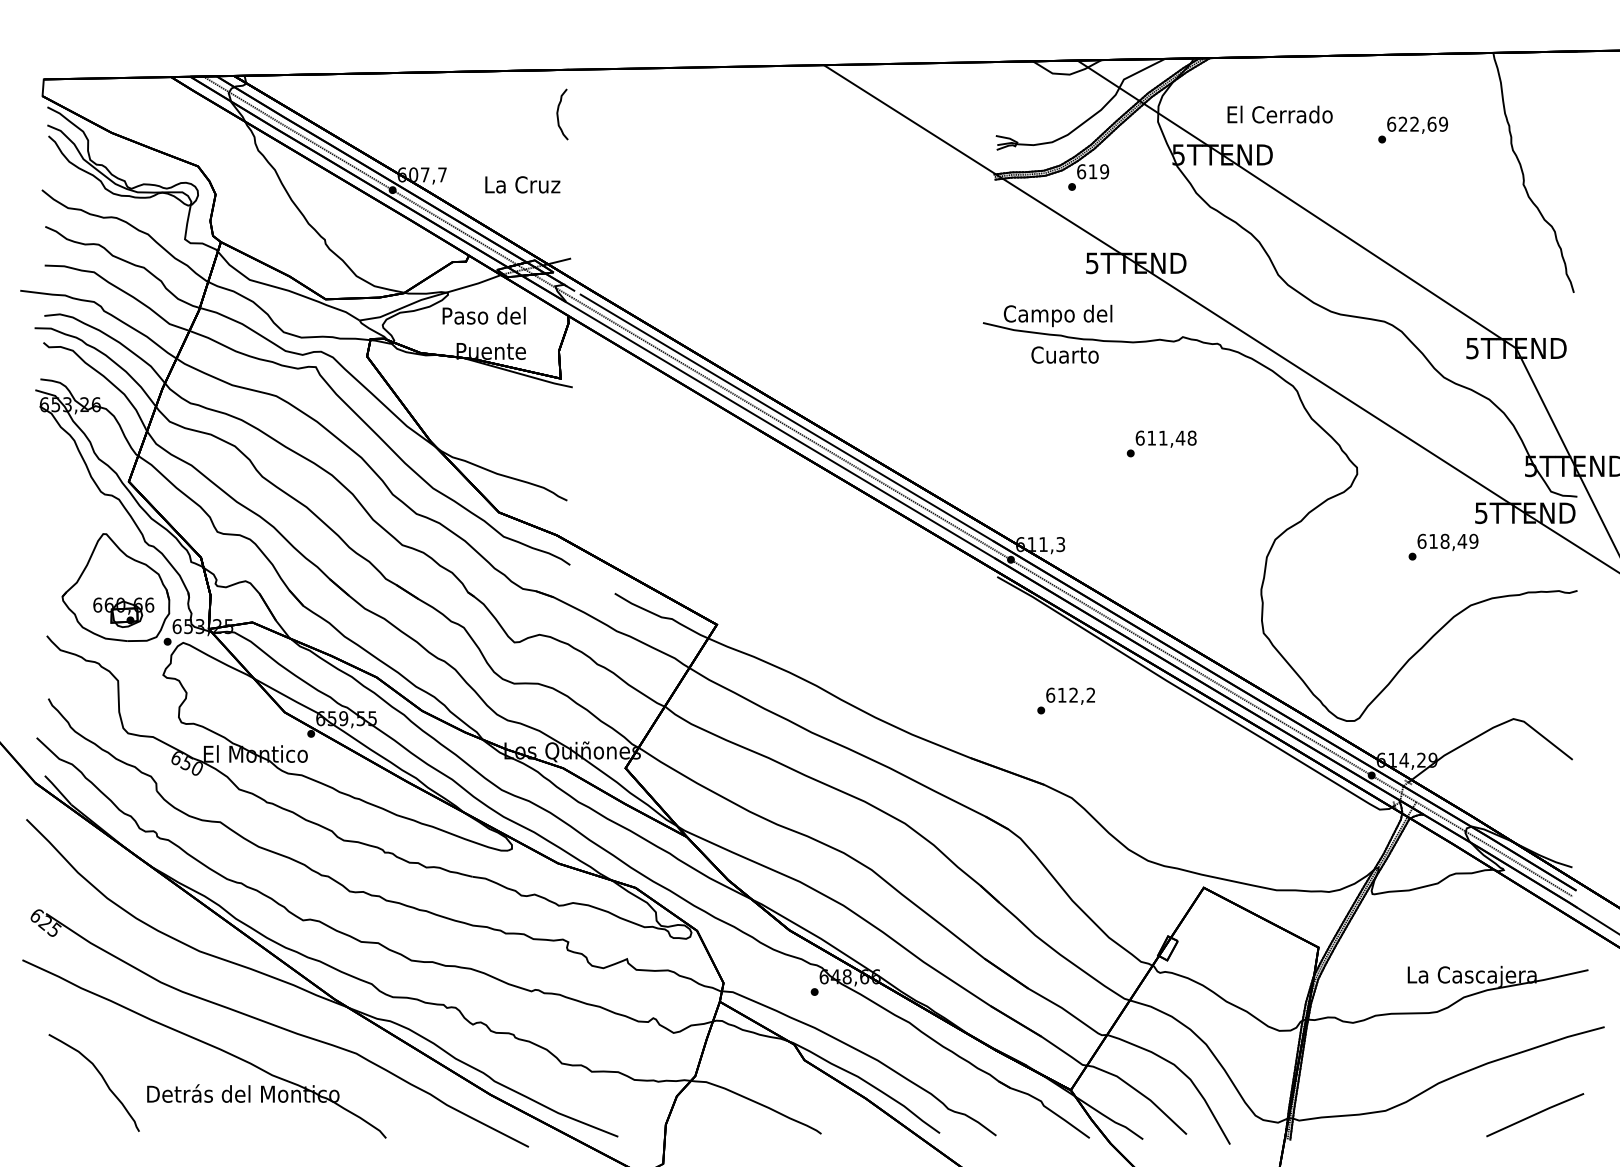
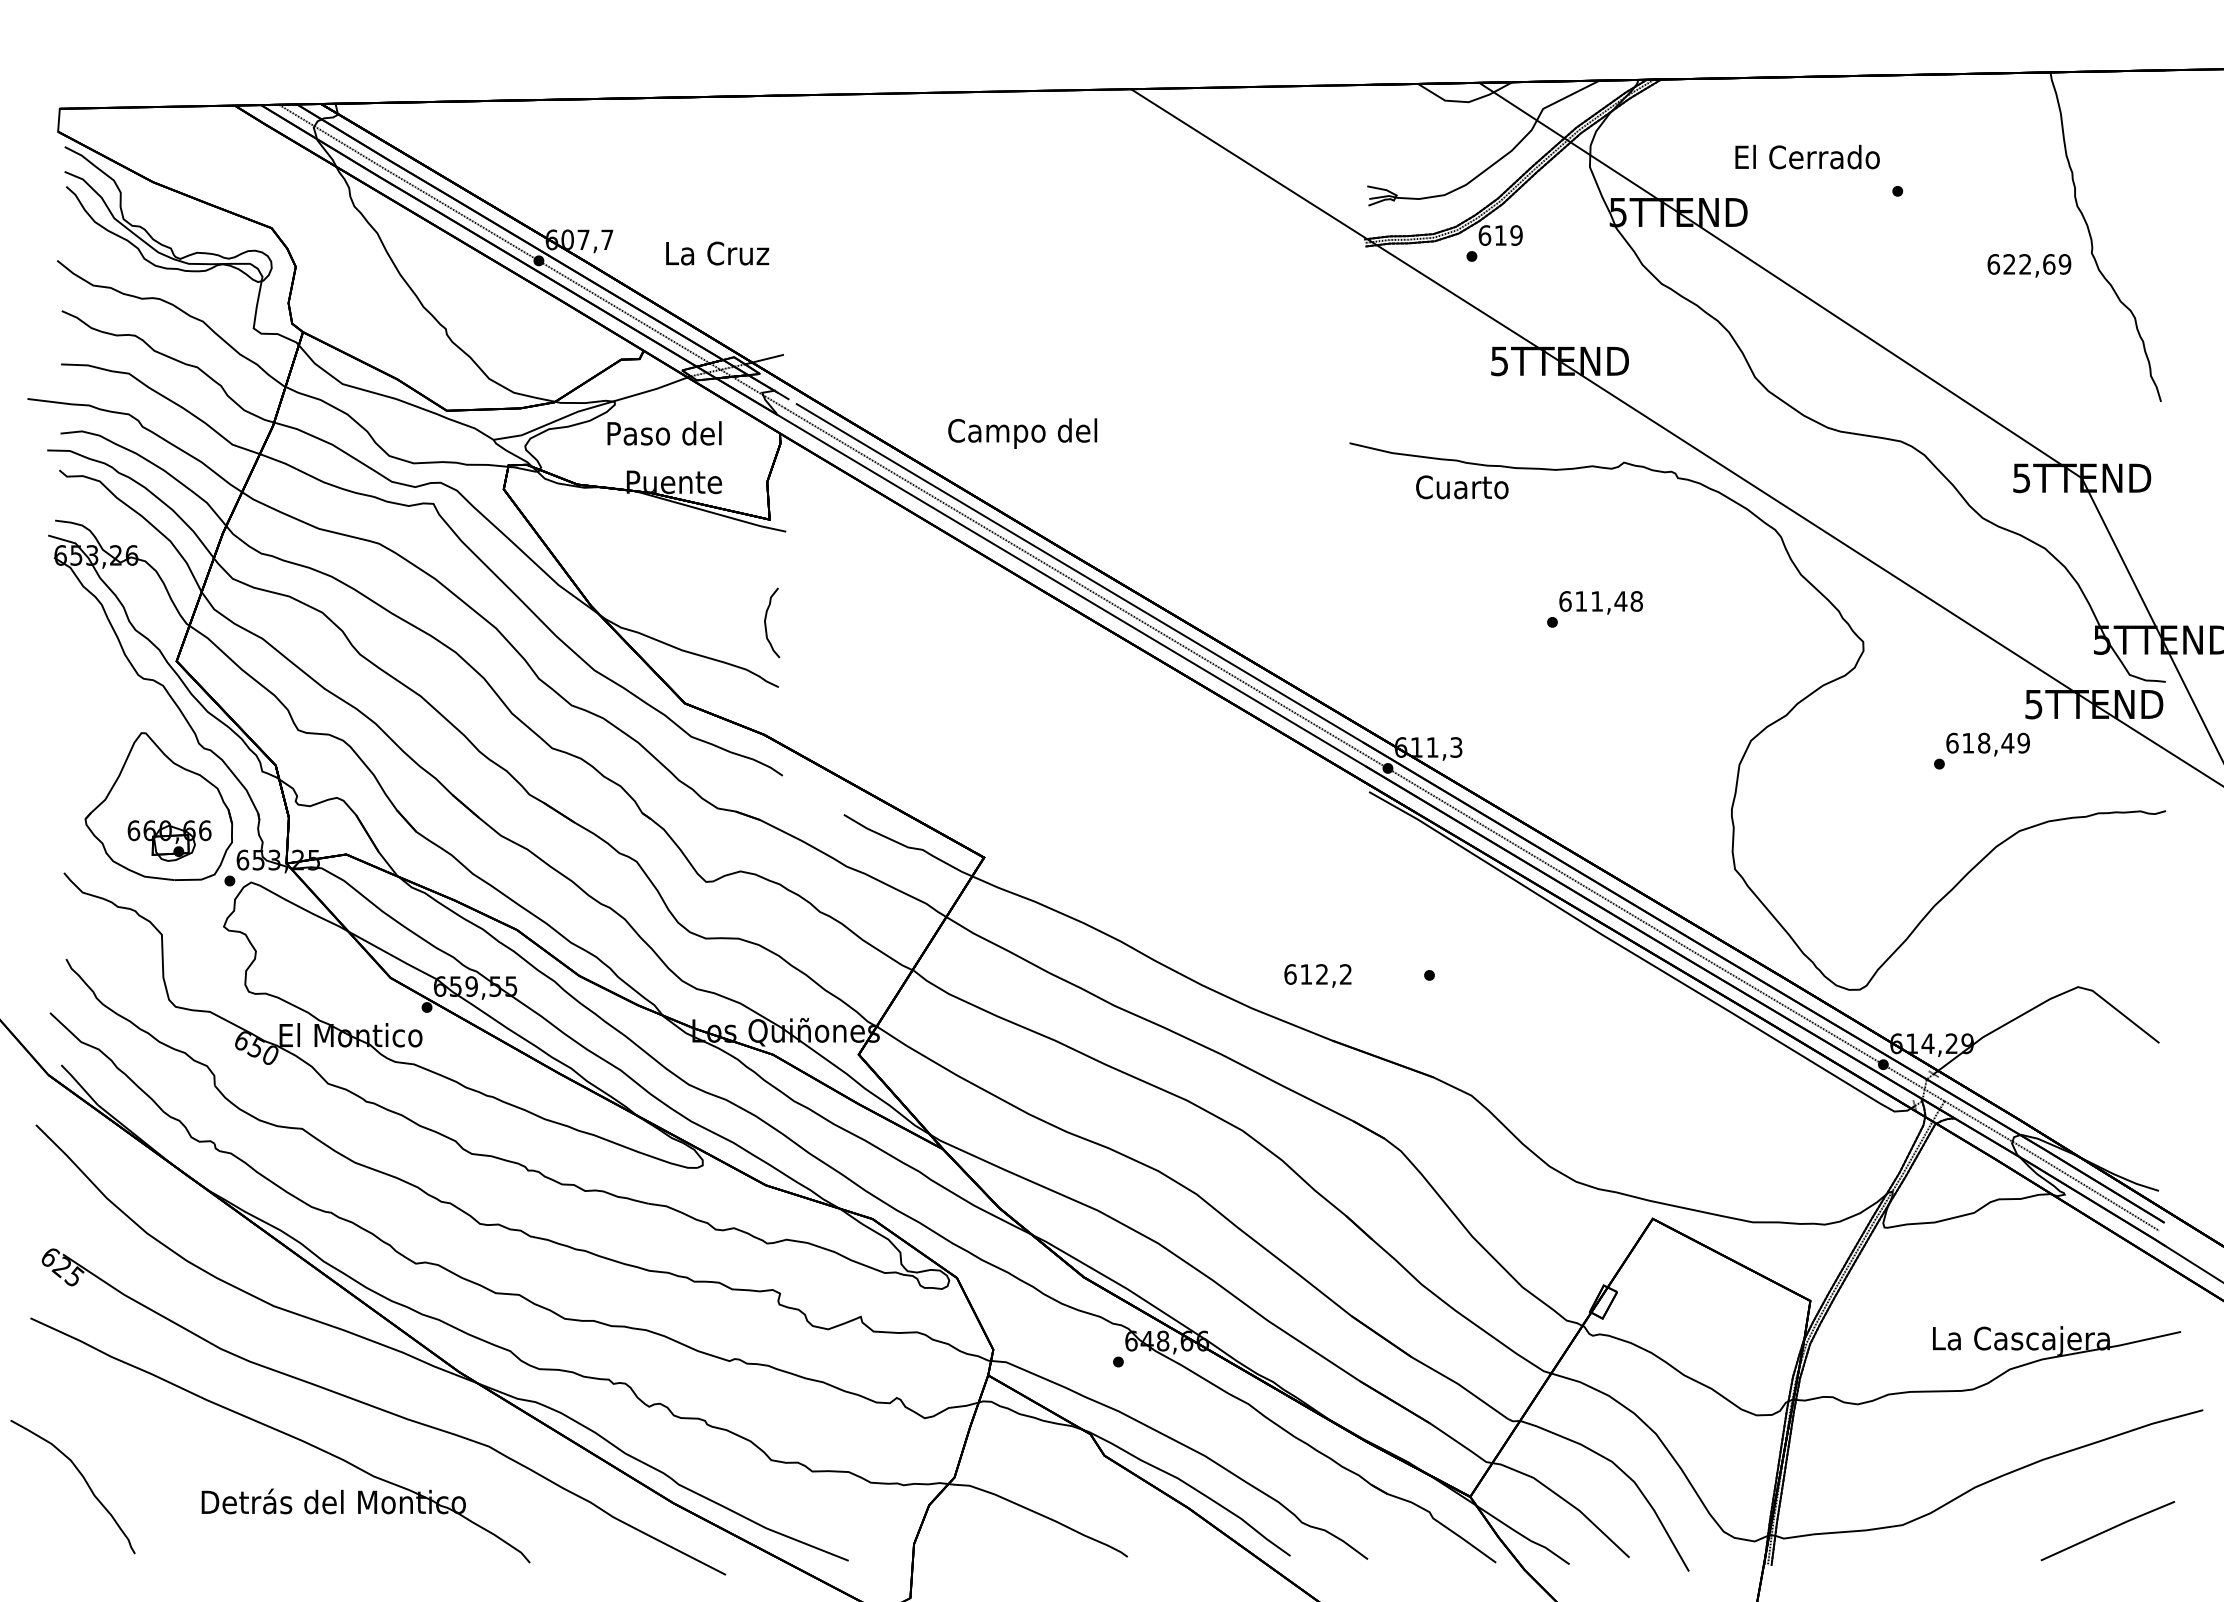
curve: (558, 114) -> (766, 623), moved
text: (1280, 114) -> (1807, 156), moved
text: (1417, 125) -> (2029, 265), moved
text: (1057, 315) -> (1022, 433), moved
text: (1070, 696) -> (1317, 975), moved
curve: (101, 1077) -> (83, 1479), moved

